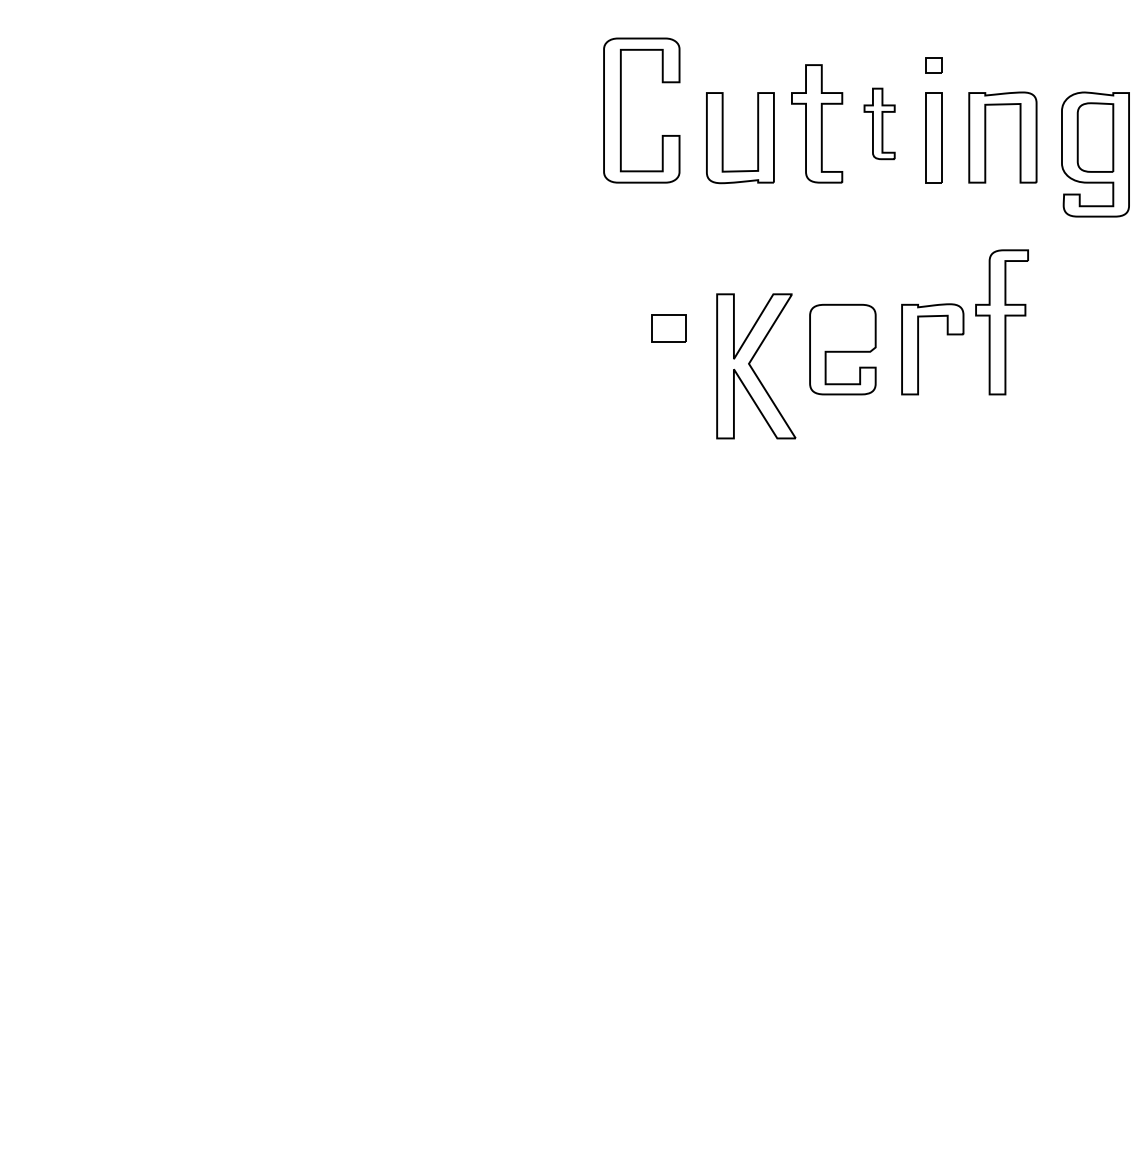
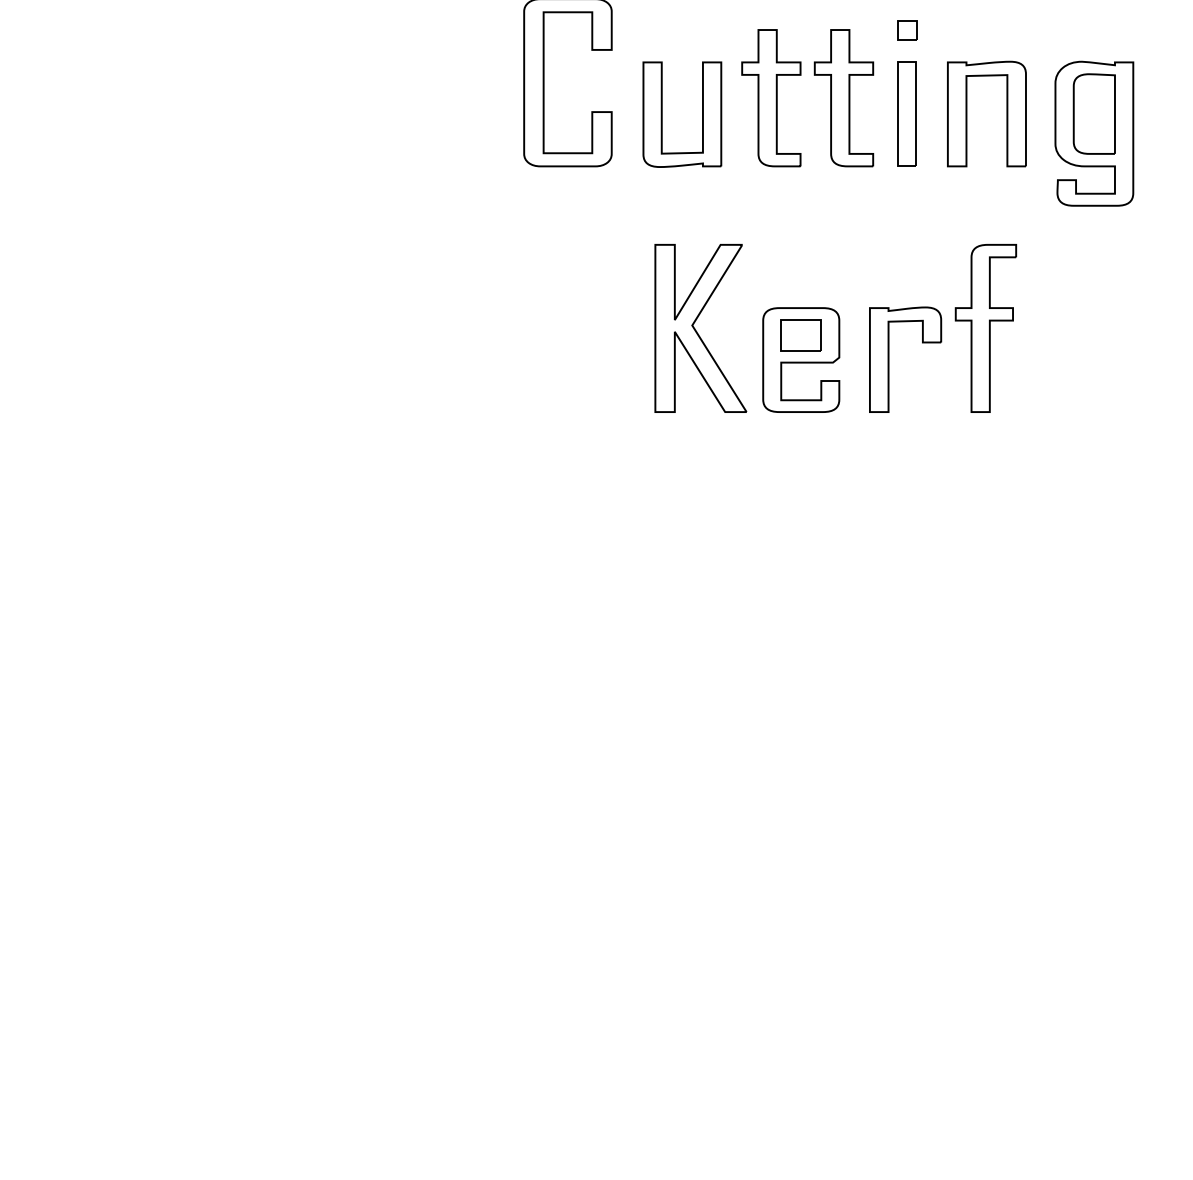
part: (879, 123) -> (843, 97), size x1.67
part: (668, 328) -> (800, 335), moved
part: (756, 366) -> (701, 328), moved

